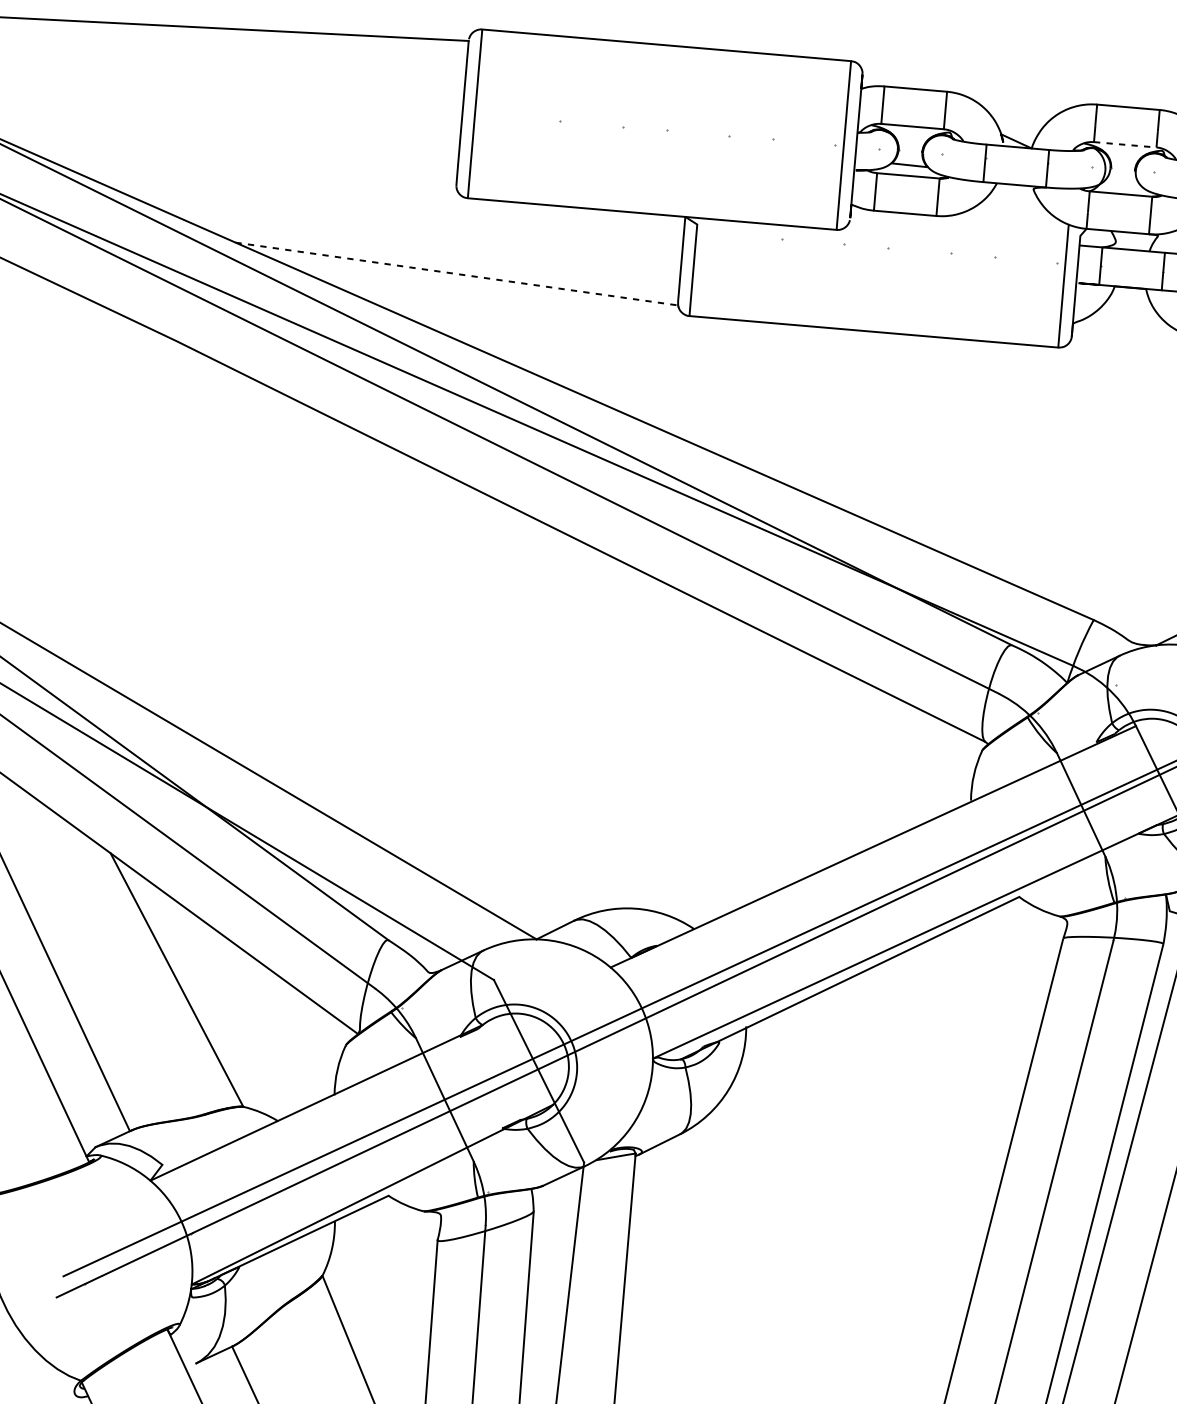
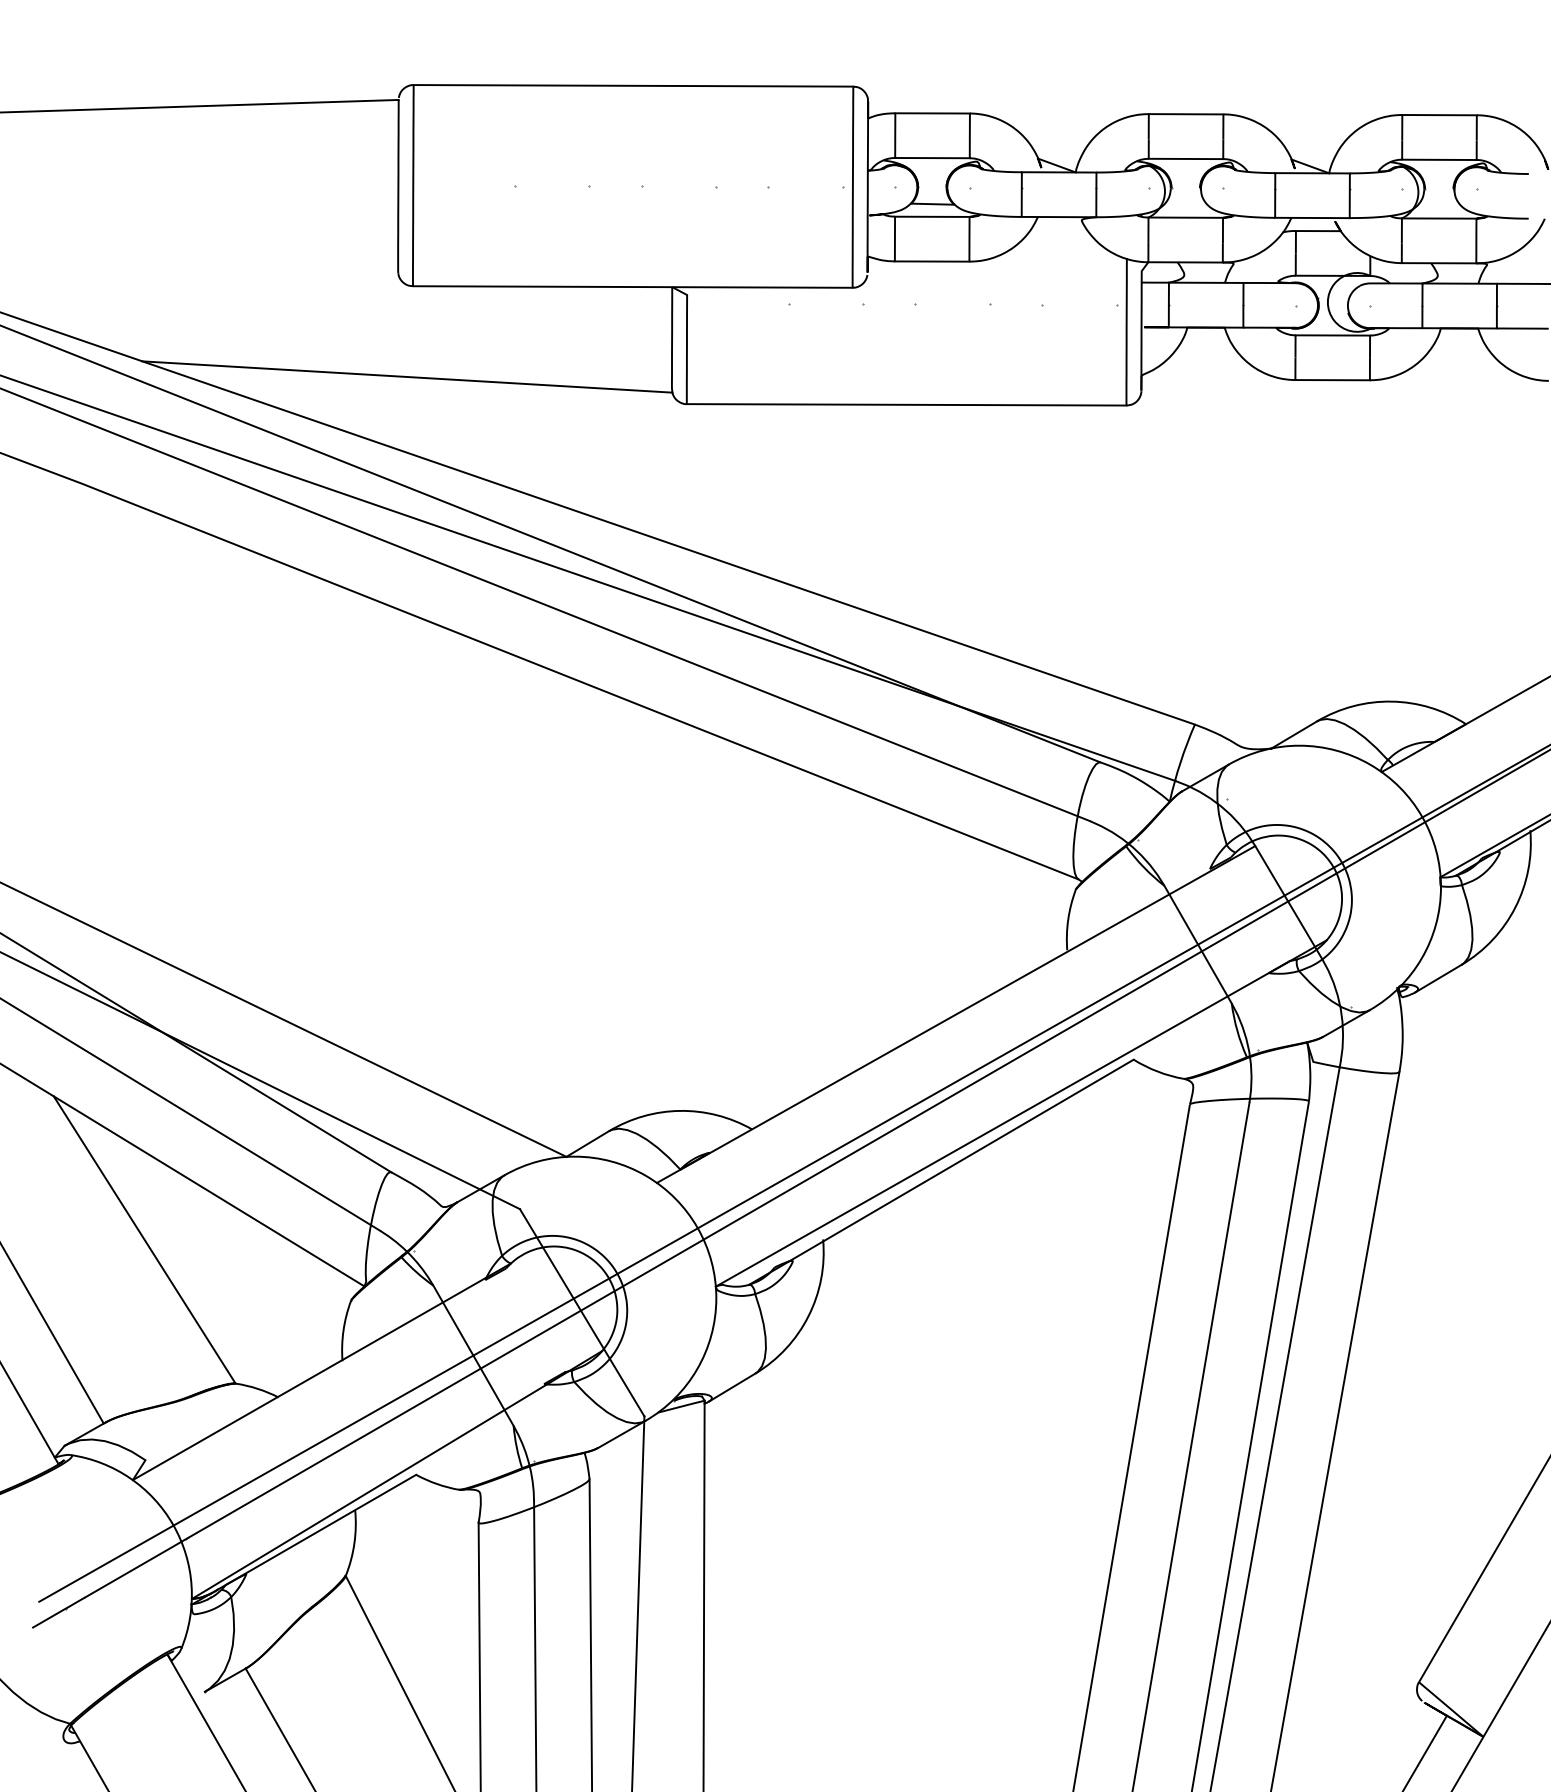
line: (1125, 144) -> (1186, 158), dashed -> solid
line: (456, 274) -> (407, 377), dashed -> solid

